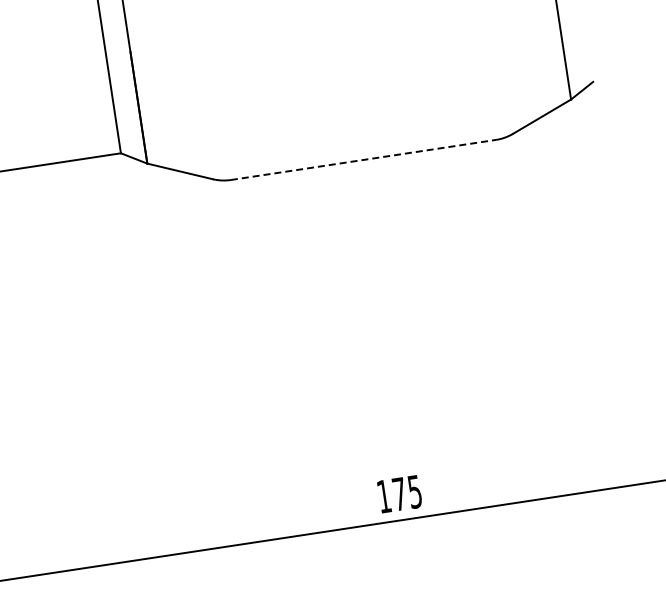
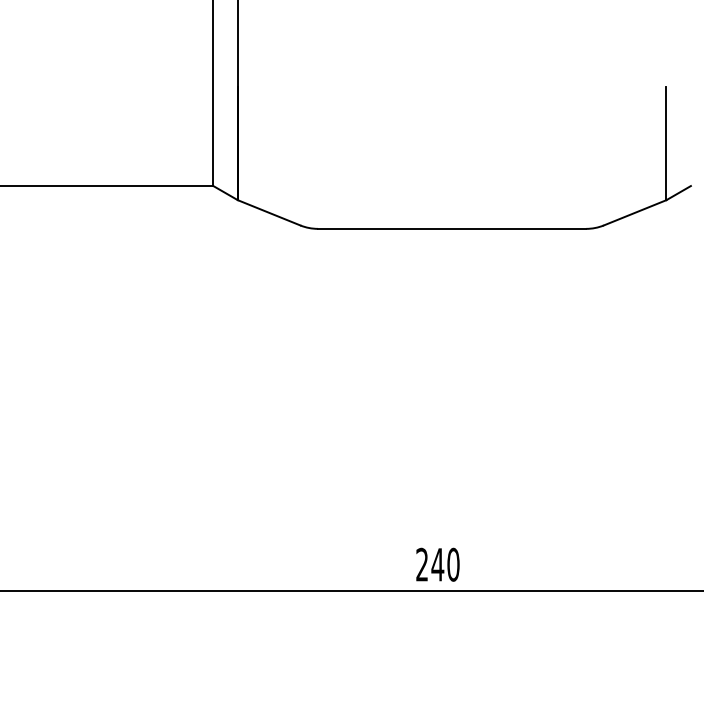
line: (363, 159) -> (452, 228), dashed -> solid
text: (399, 493) -> (437, 564), 175 -> 240

